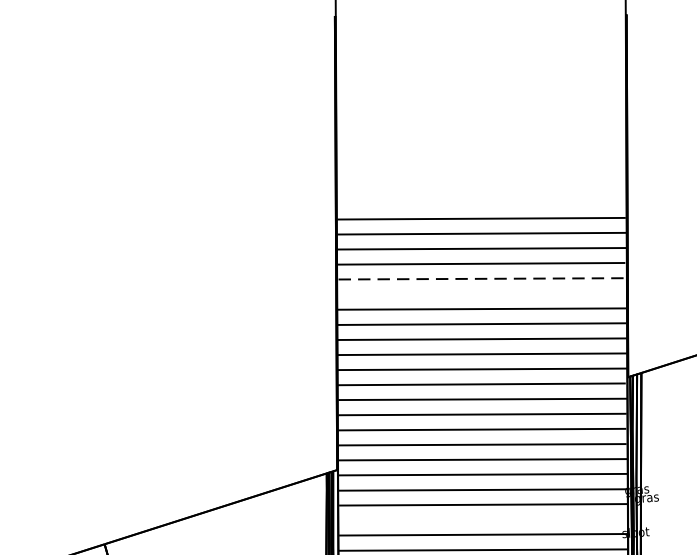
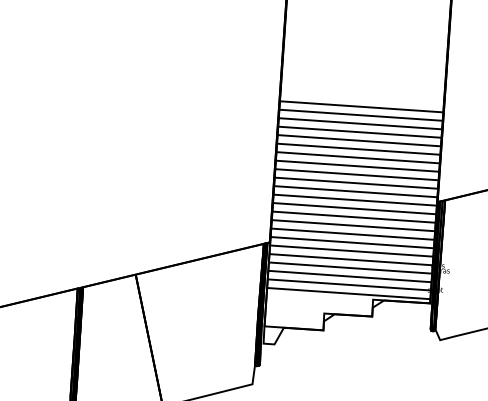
line: (482, 278) -> (359, 140), dashed -> solid
line: (479, 292) -> (357, 148), added
line: (482, 519) -> (349, 276), added

